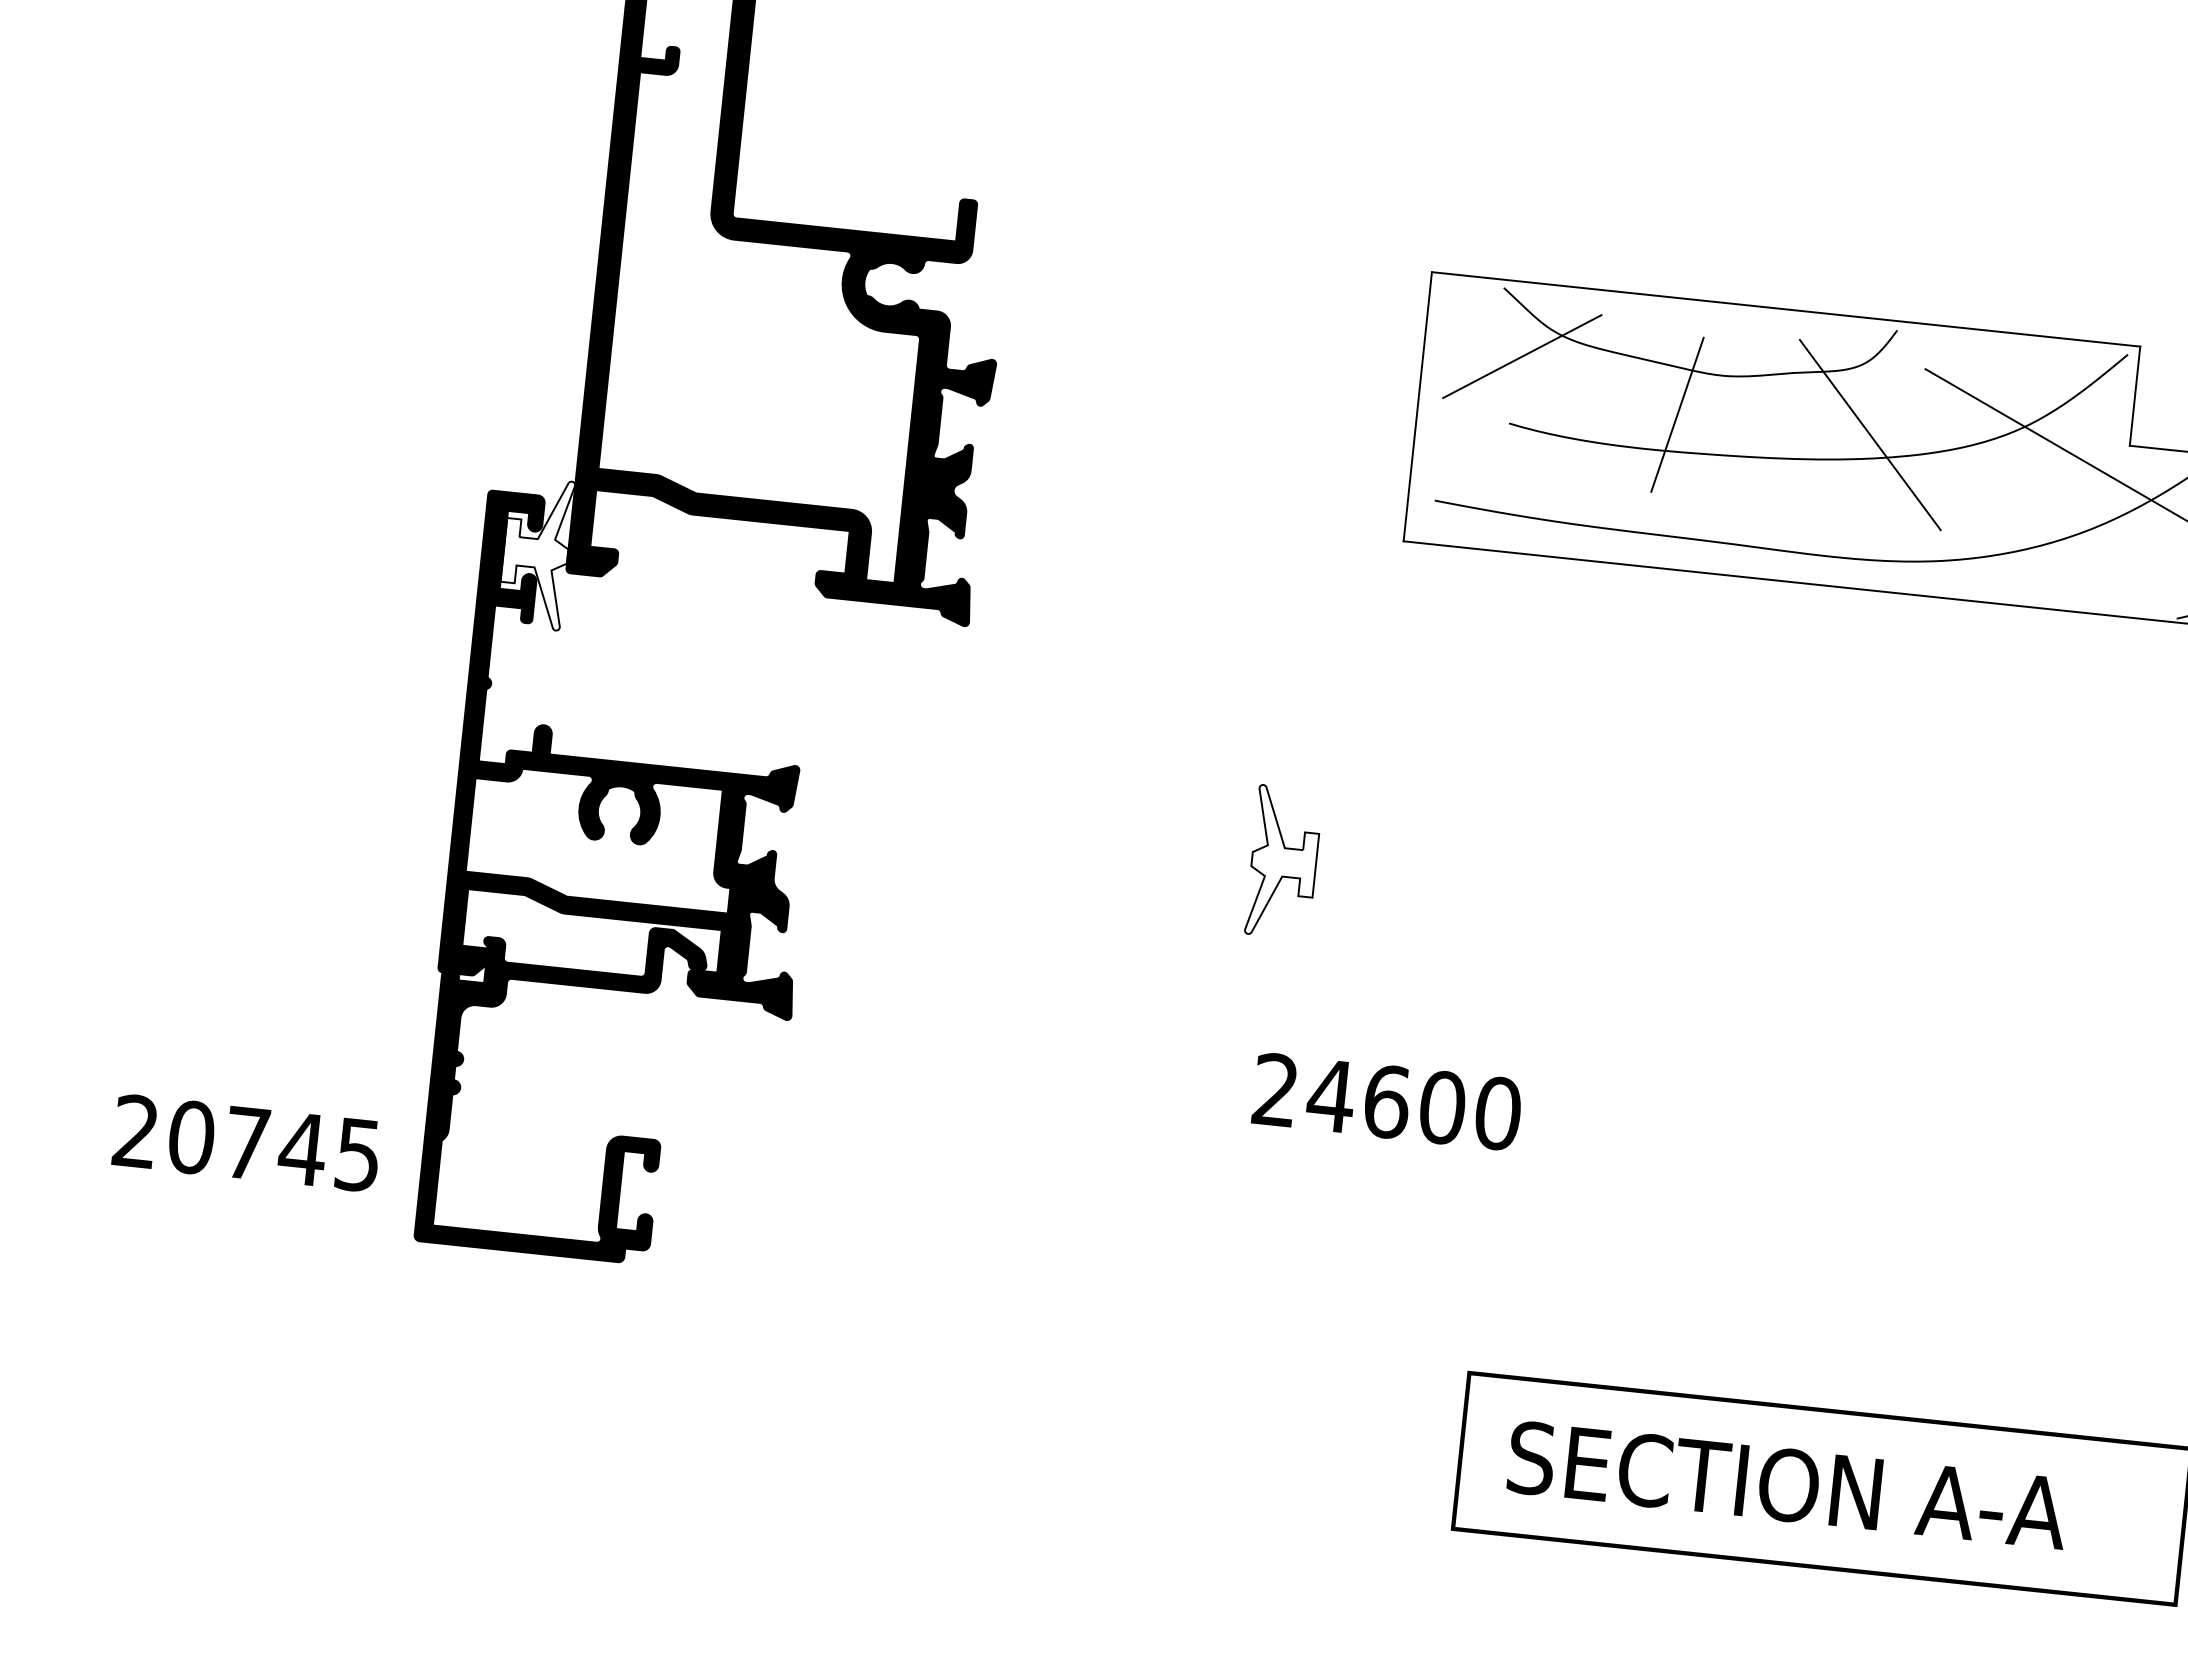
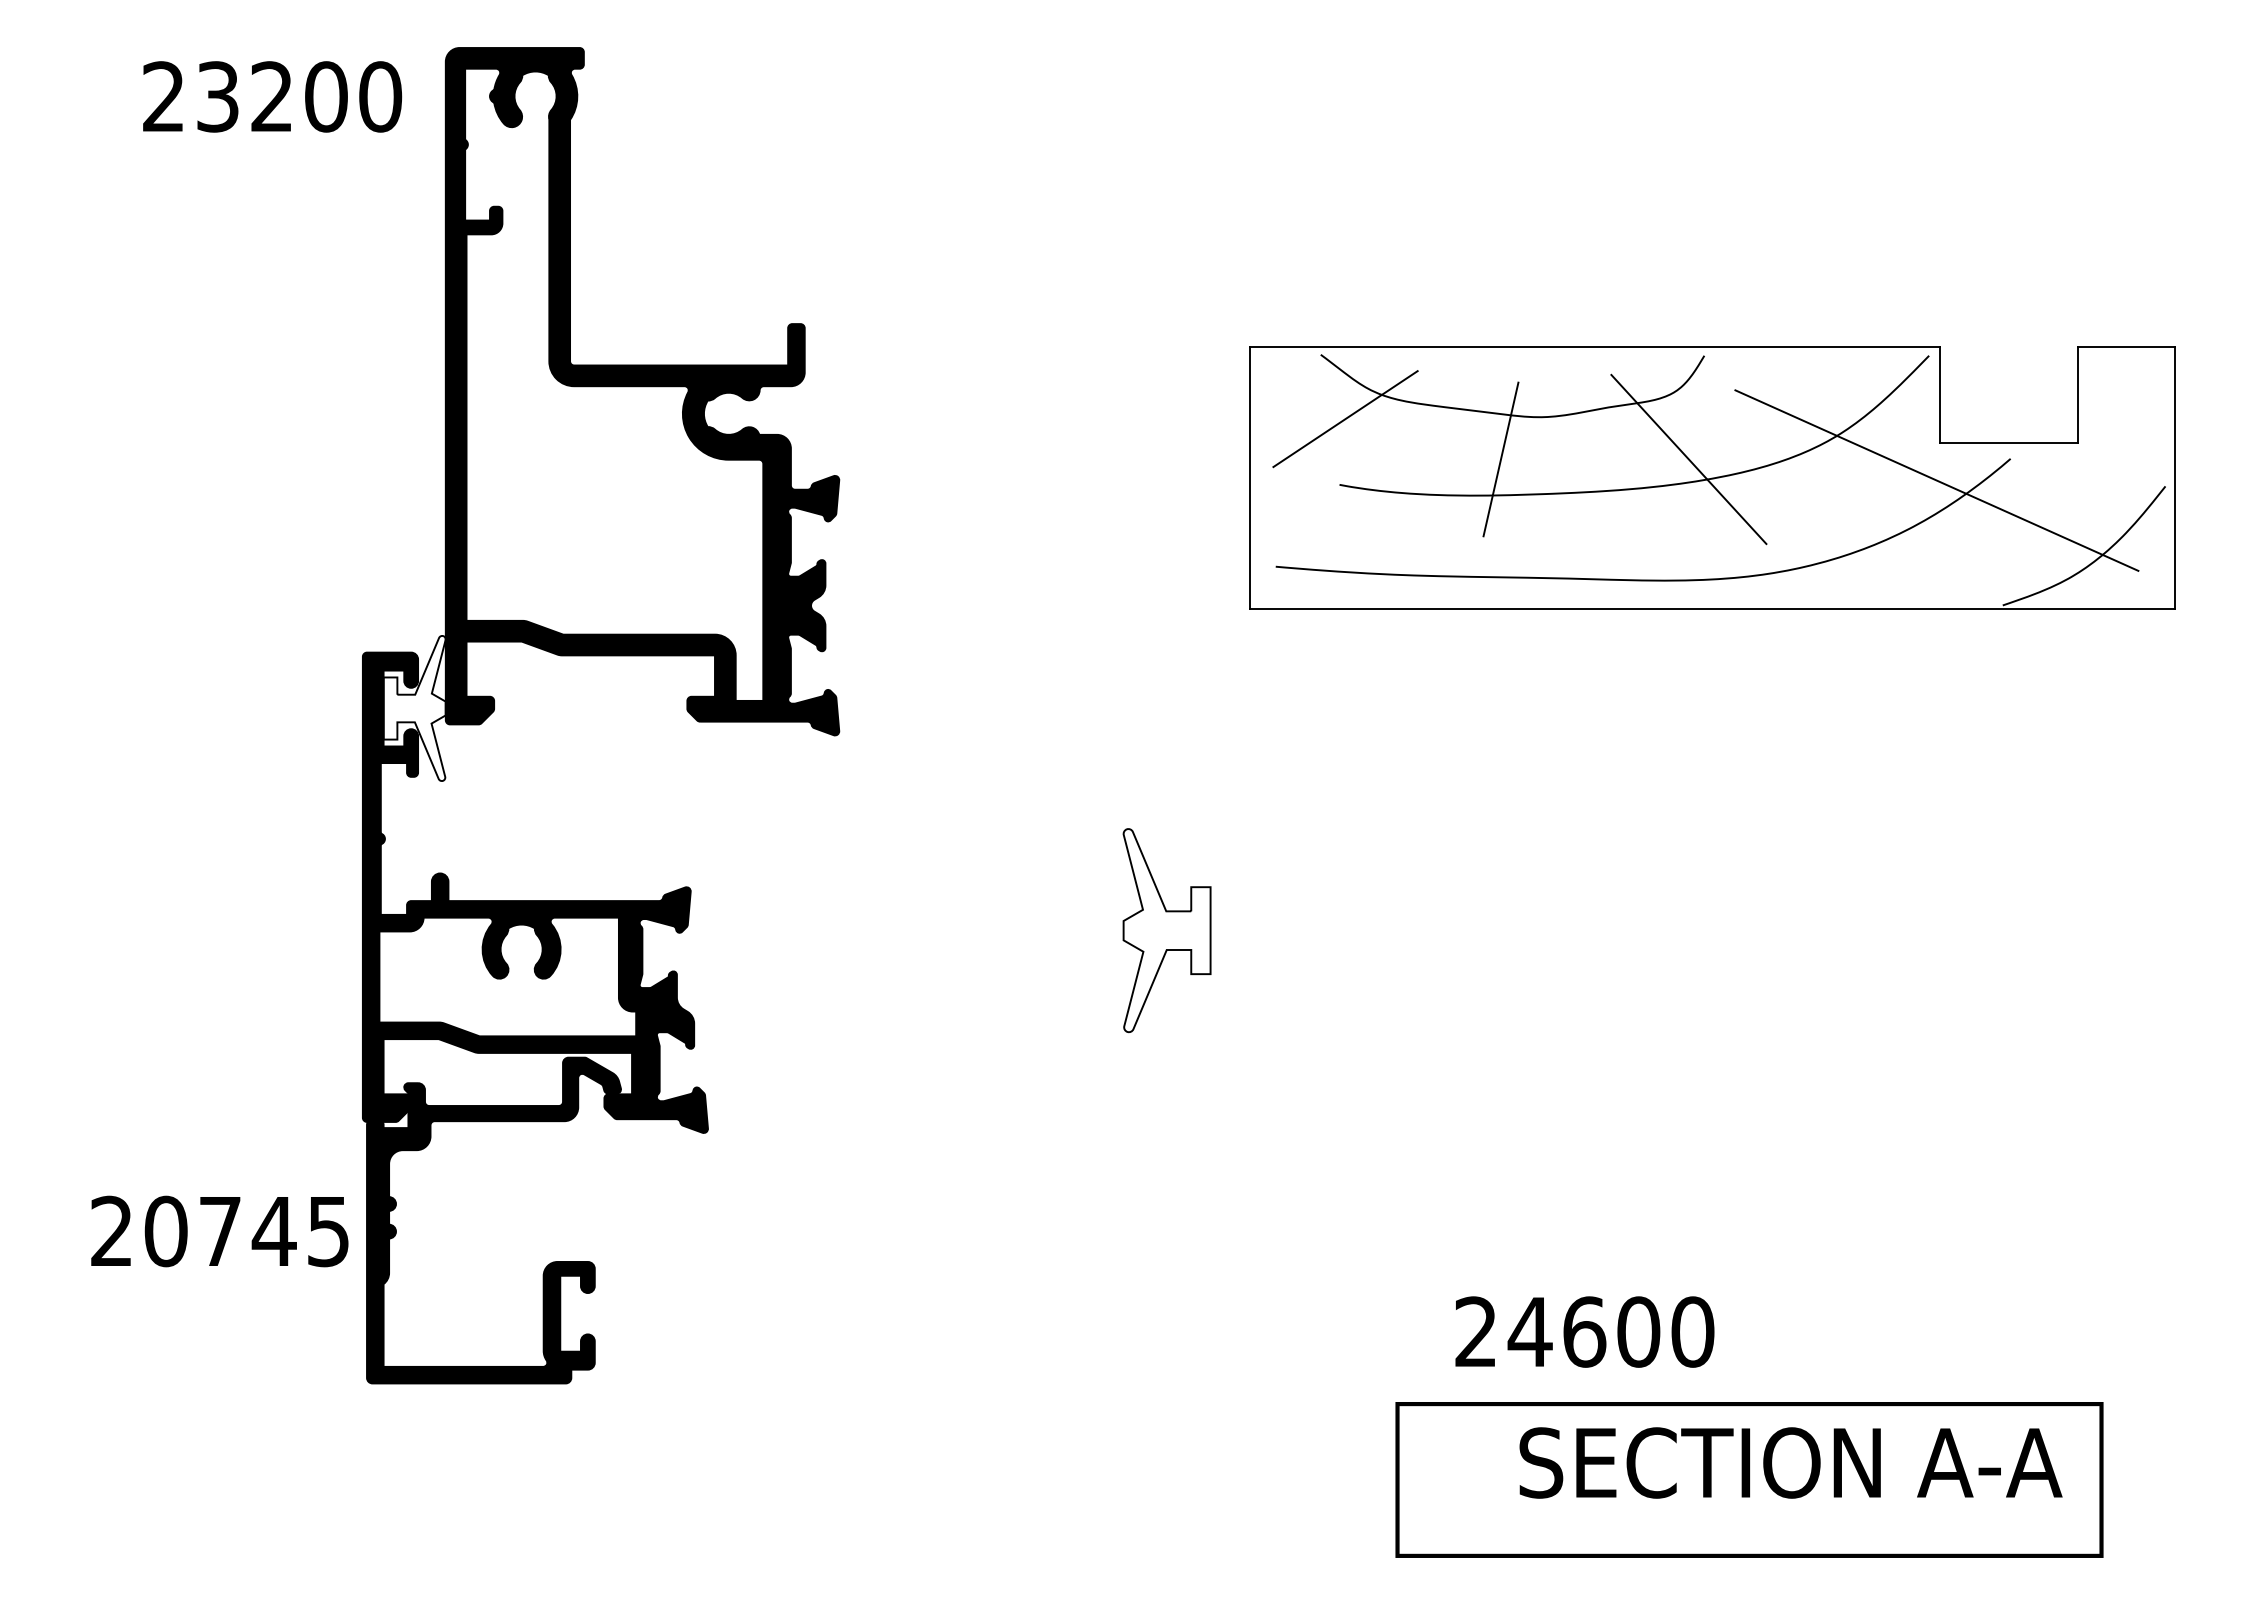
part: (1283, 862) -> (1166, 930), size x1.4
text: (1386, 1101) -> (1584, 1331), moved
text: (246, 1143) -> (219, 1231), moved
text: (1787, 1484) -> (1790, 1462), moved

